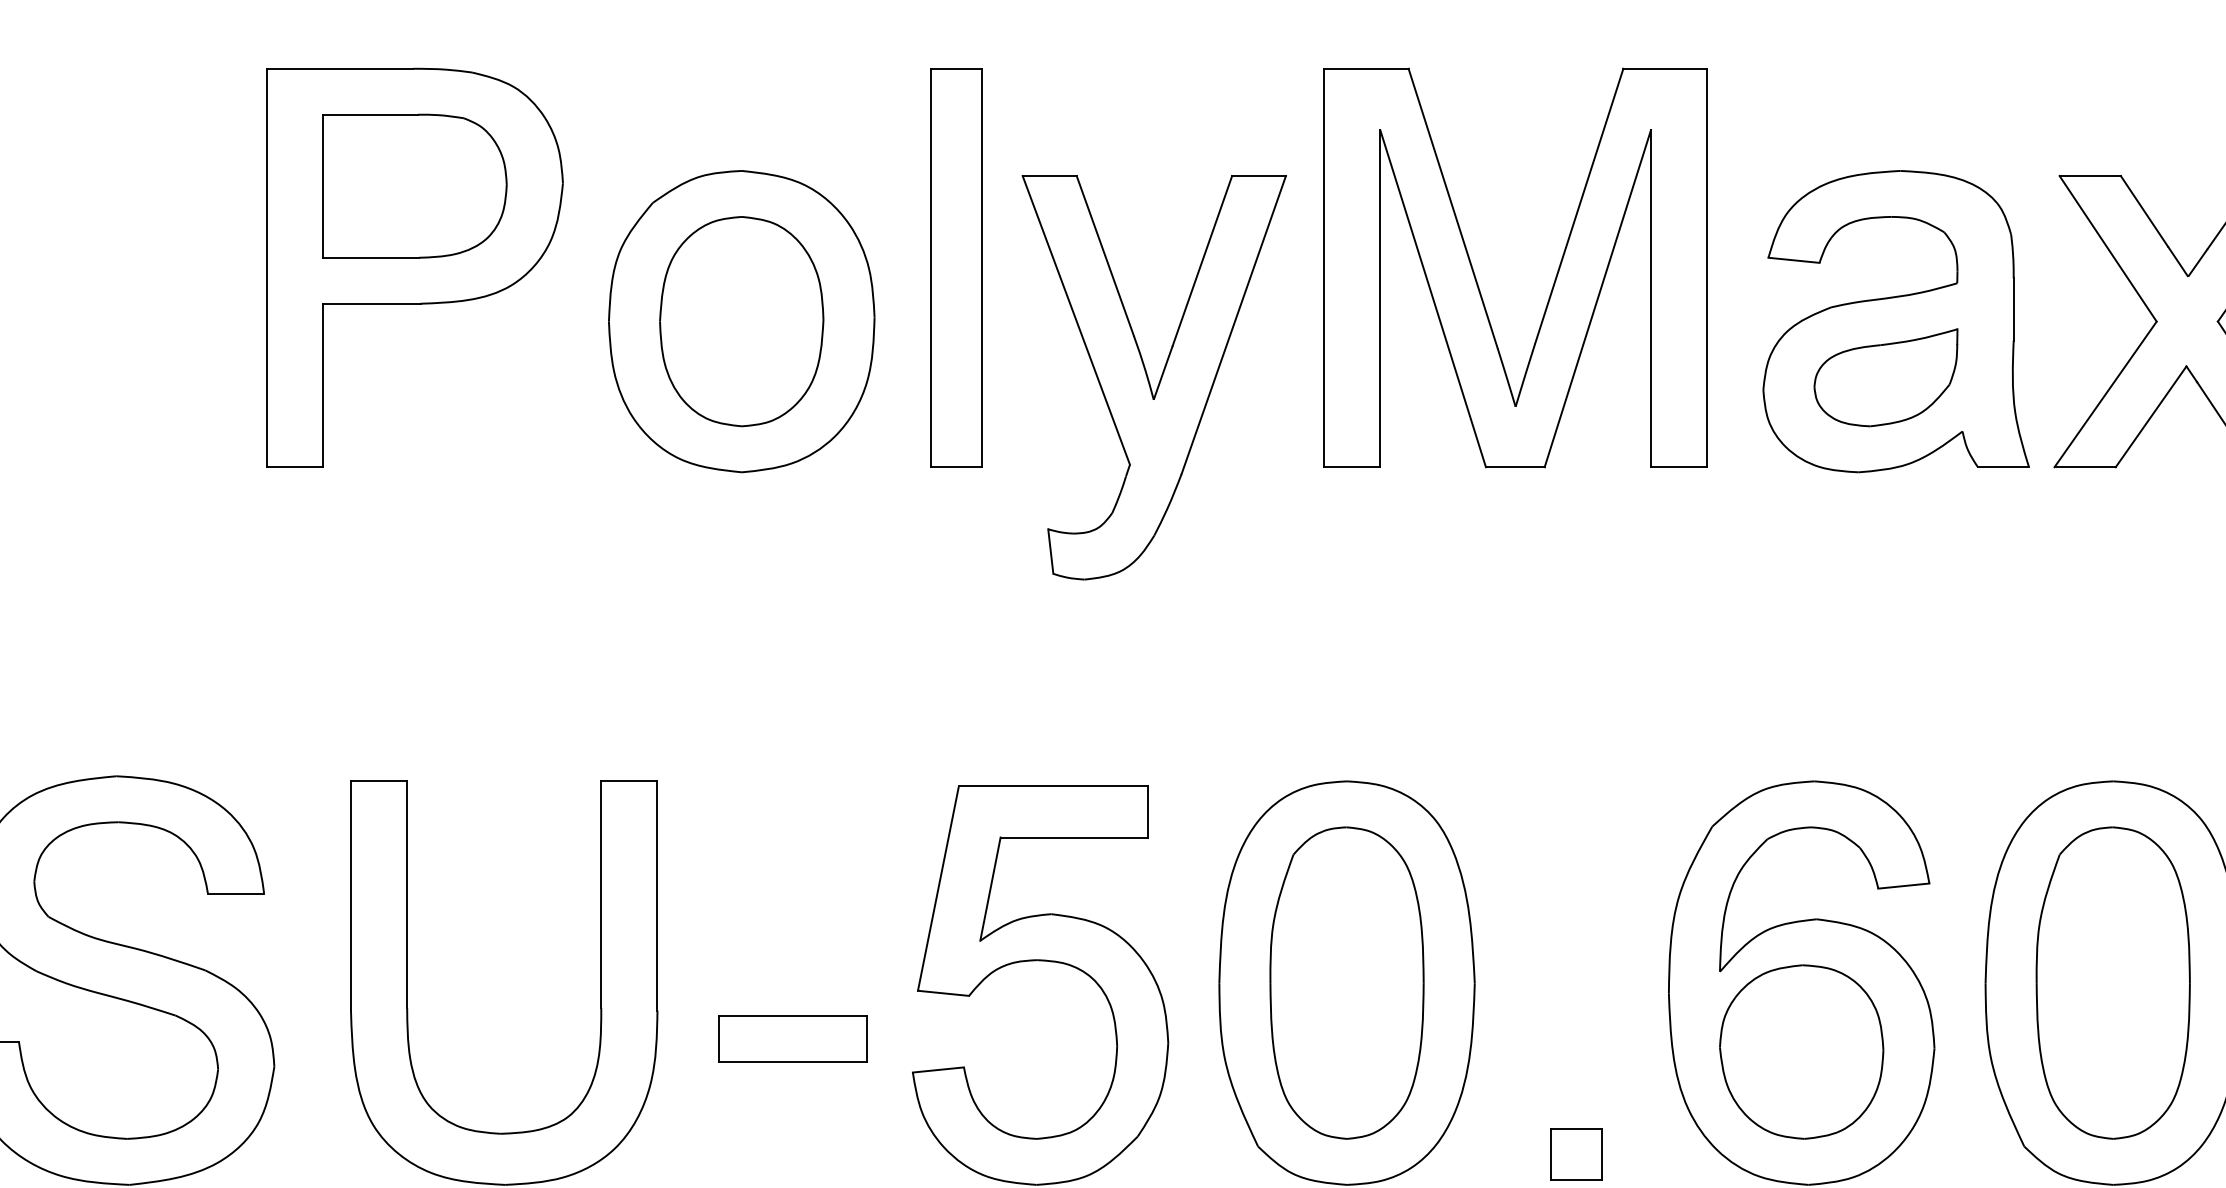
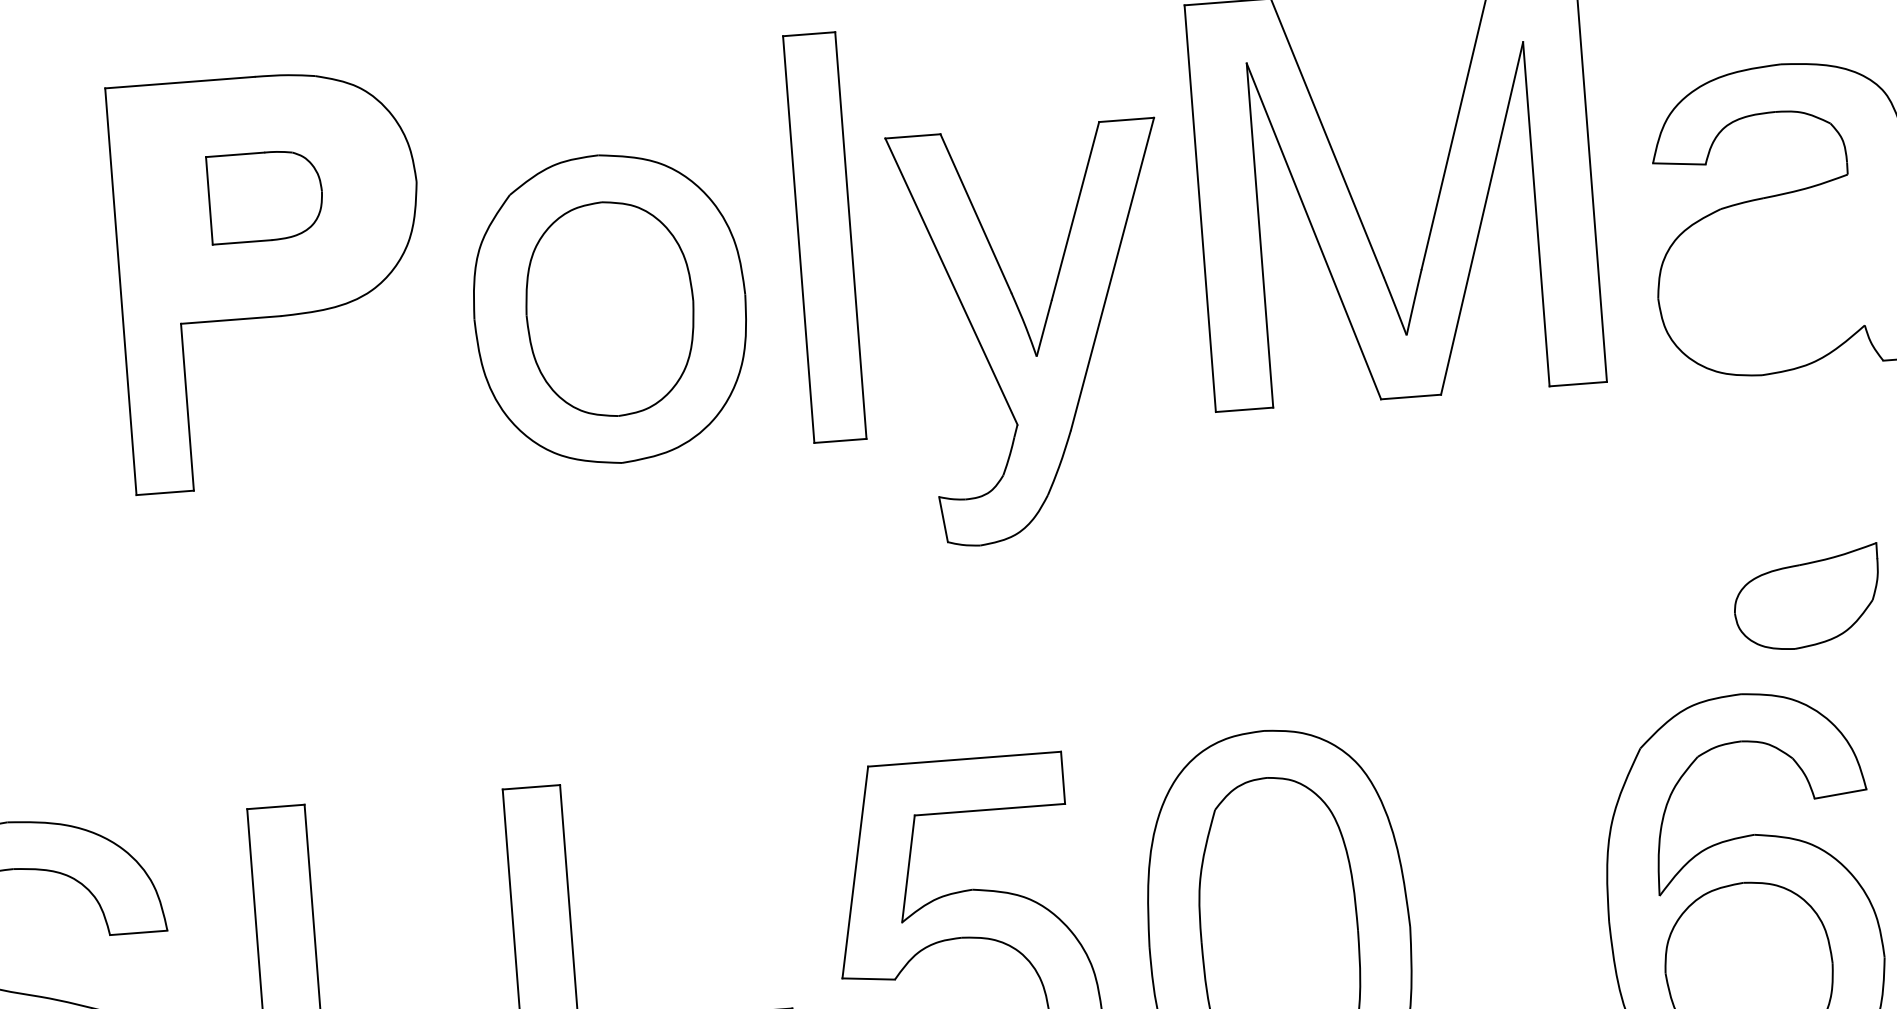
part: (414, 185) -> (265, 195), size x0.6
part: (1885, 377) -> (1806, 597), moved

